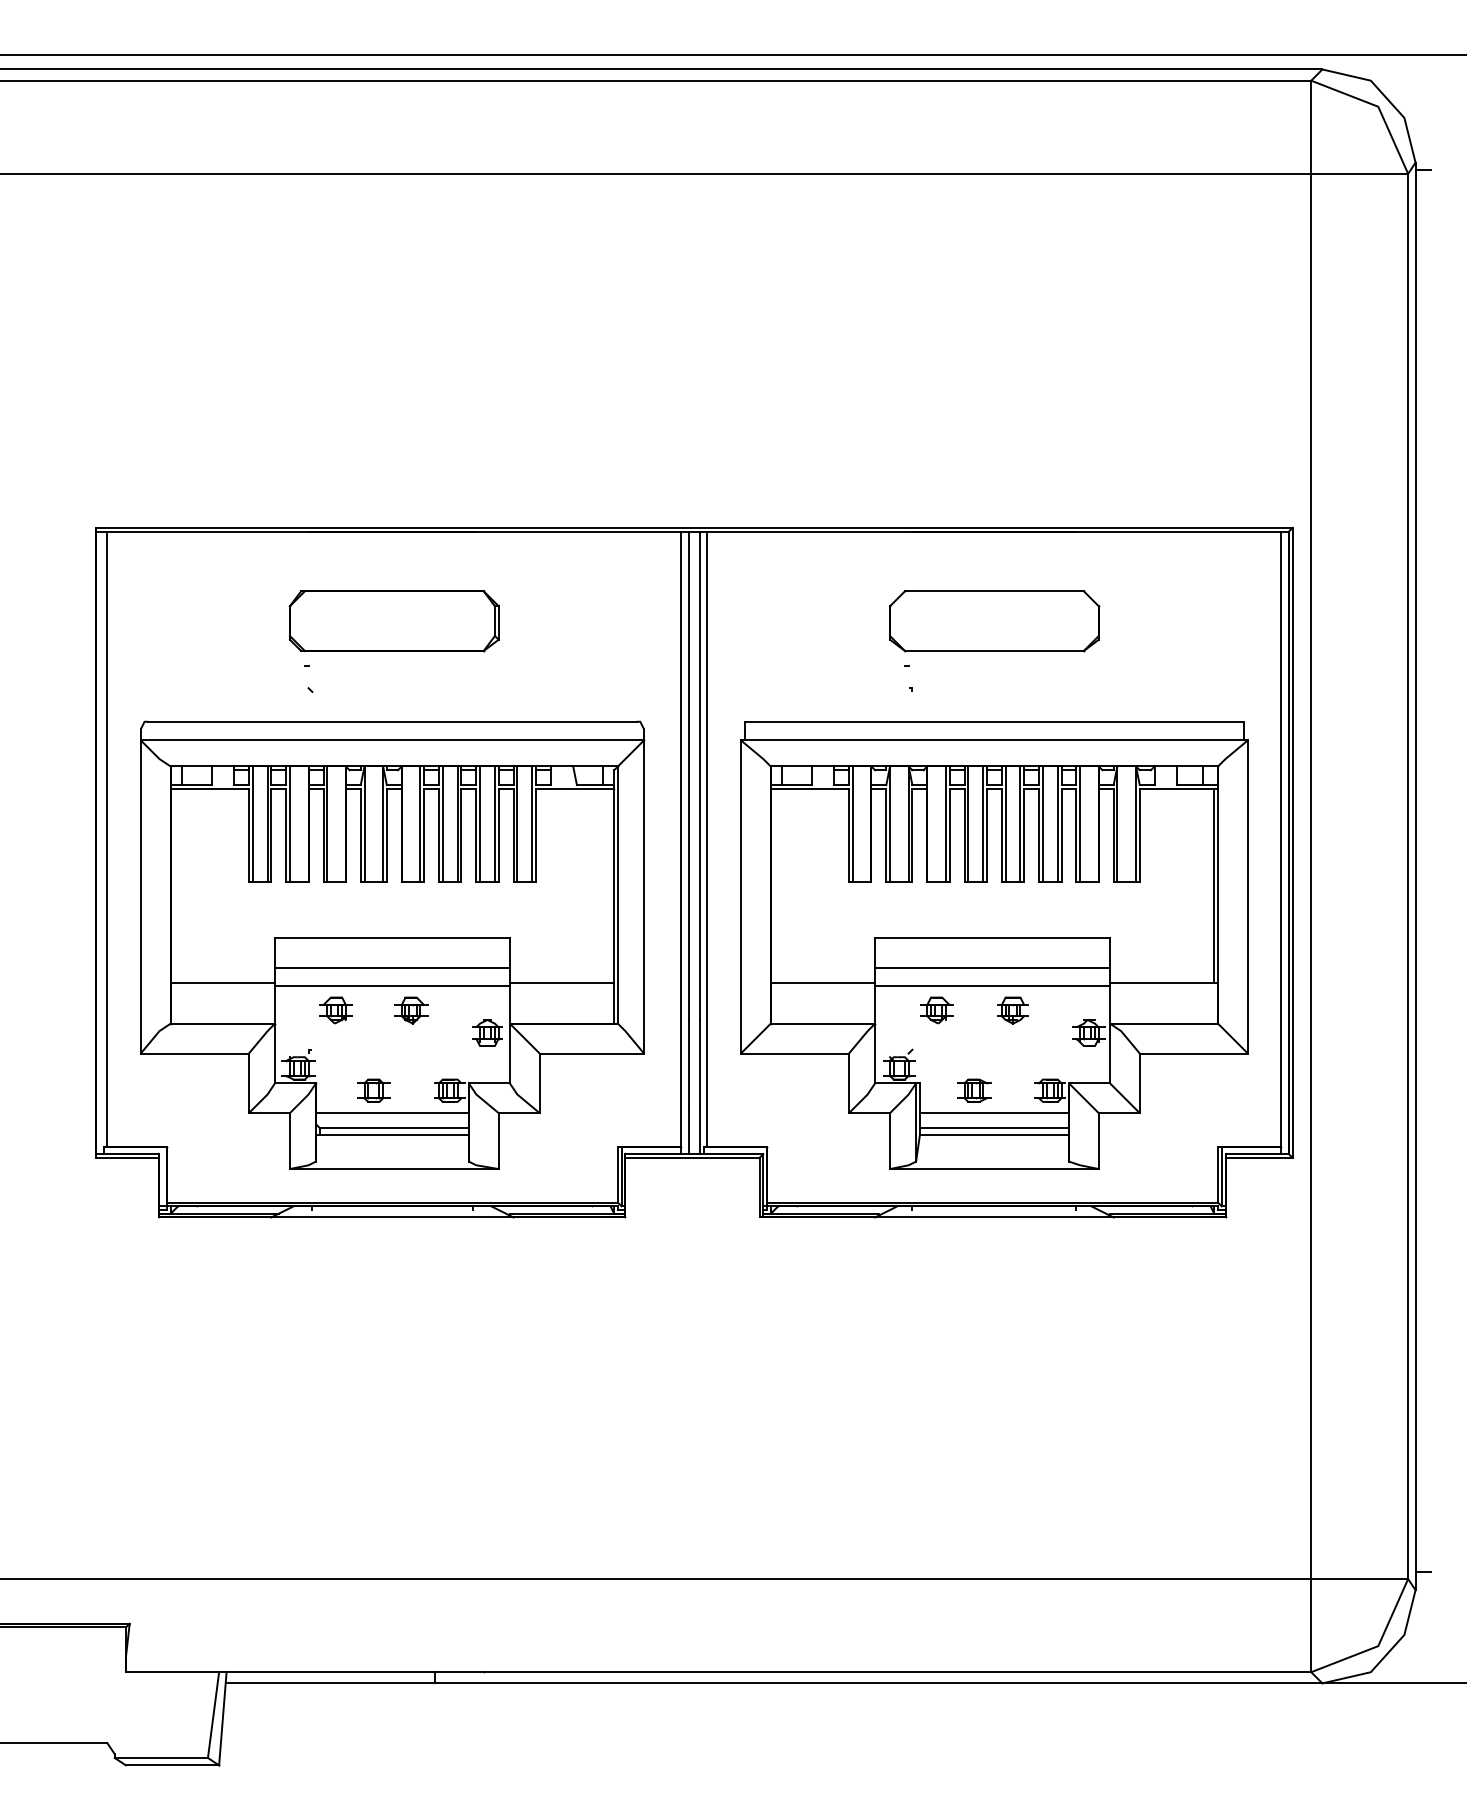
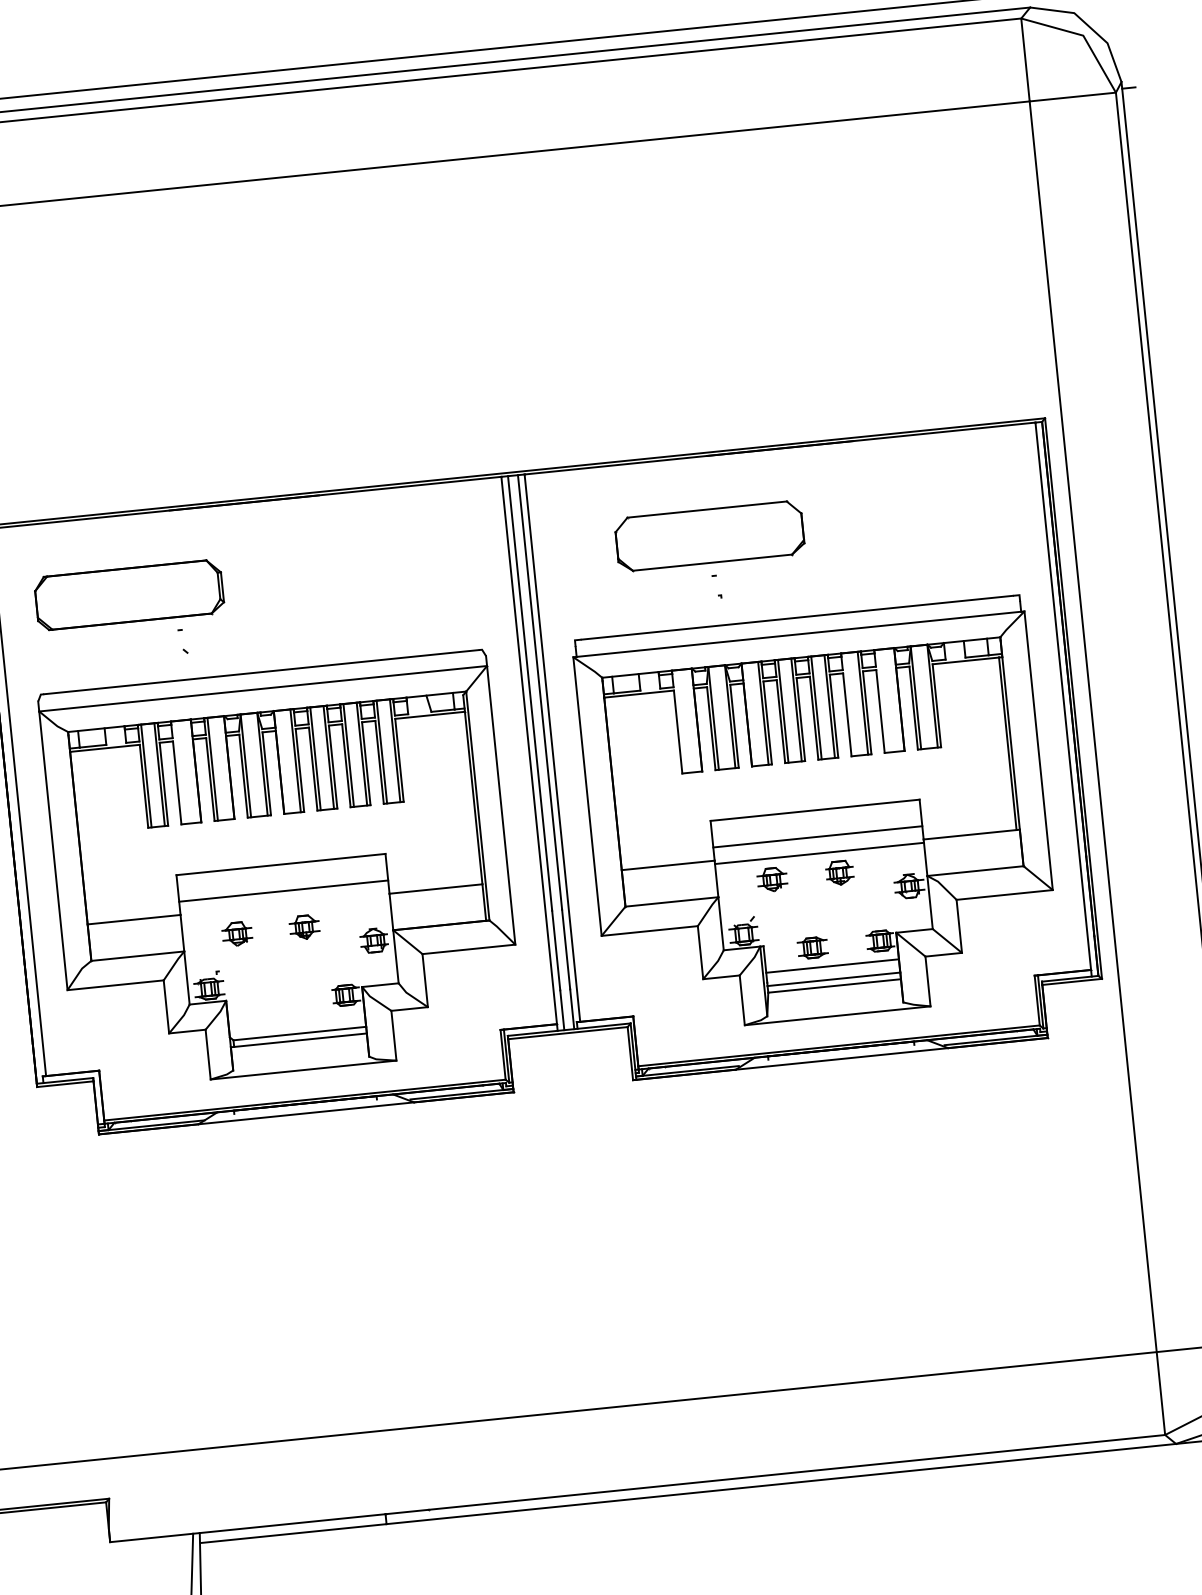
part: (393, 621) -> (128, 595), moved
part: (994, 621) -> (709, 536), moved
line: (289, 824) -> (179, 772), removed
line: (852, 824) -> (680, 722), removed
line: (1042, 824) -> (849, 704), removed
line: (1080, 824) -> (883, 701), removed
line: (392, 986) -> (285, 907), removed
part: (373, 1090) -> (277, 1002), removed
line: (392, 1113) -> (296, 1020), removed

